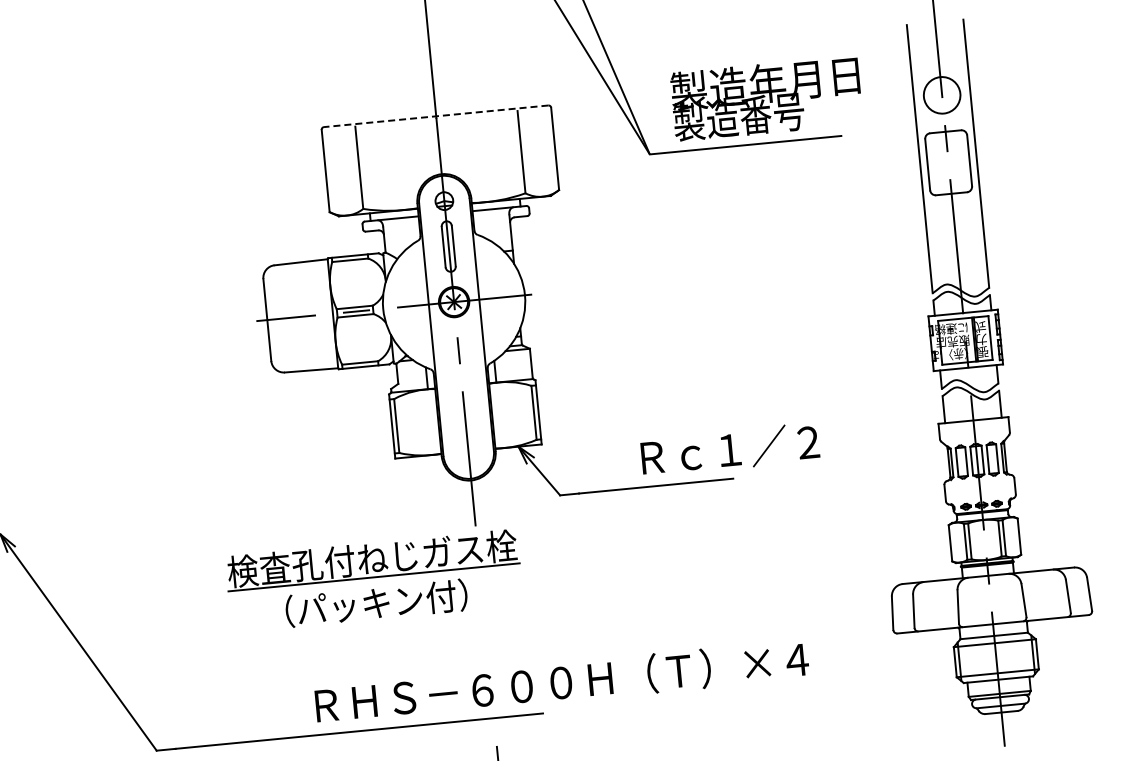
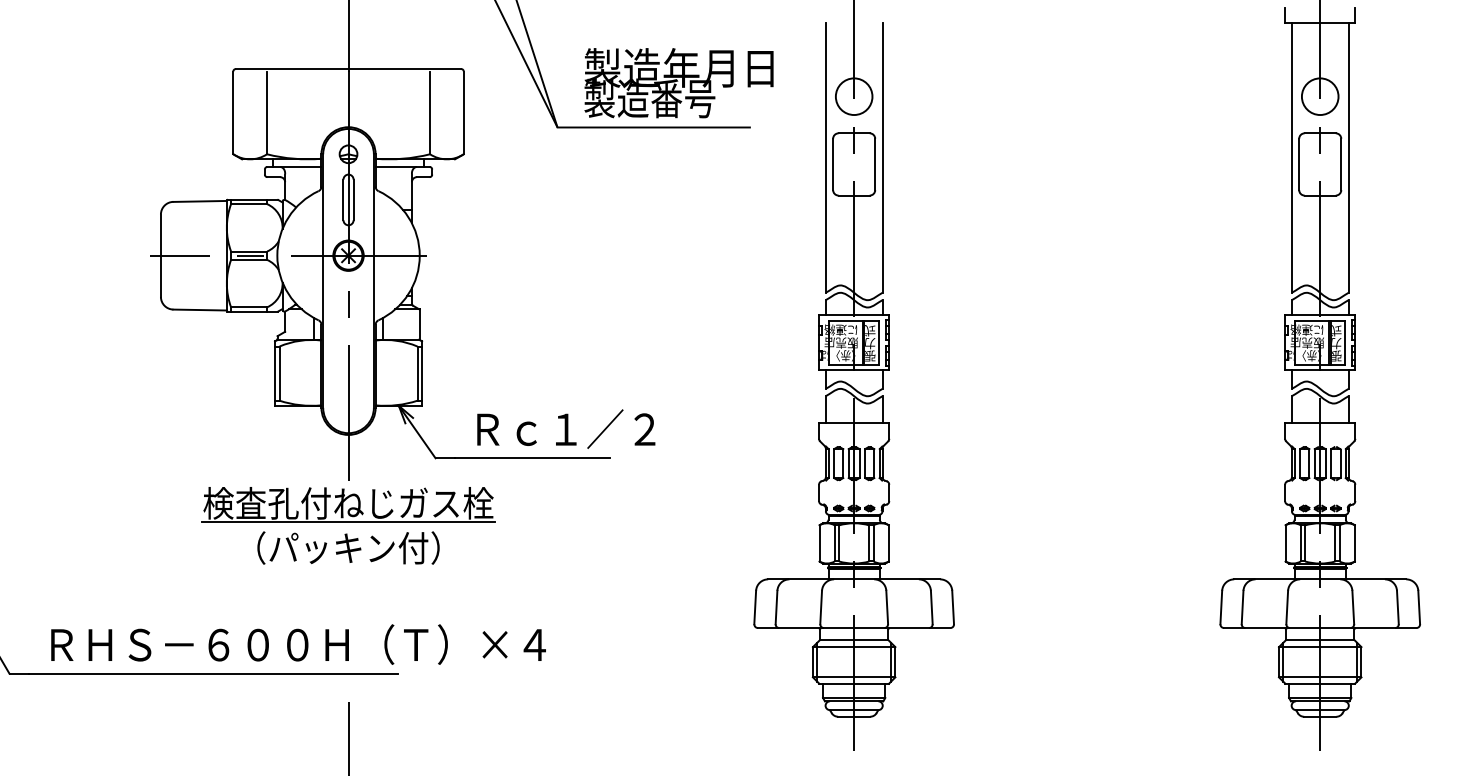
line: (436, 116) -> (348, 69), dashed -> solid
text: (730, 449) -> (566, 428), moved
part: (374, 580) -> (348, 525), moved
text: (561, 682) -> (298, 644), moved

